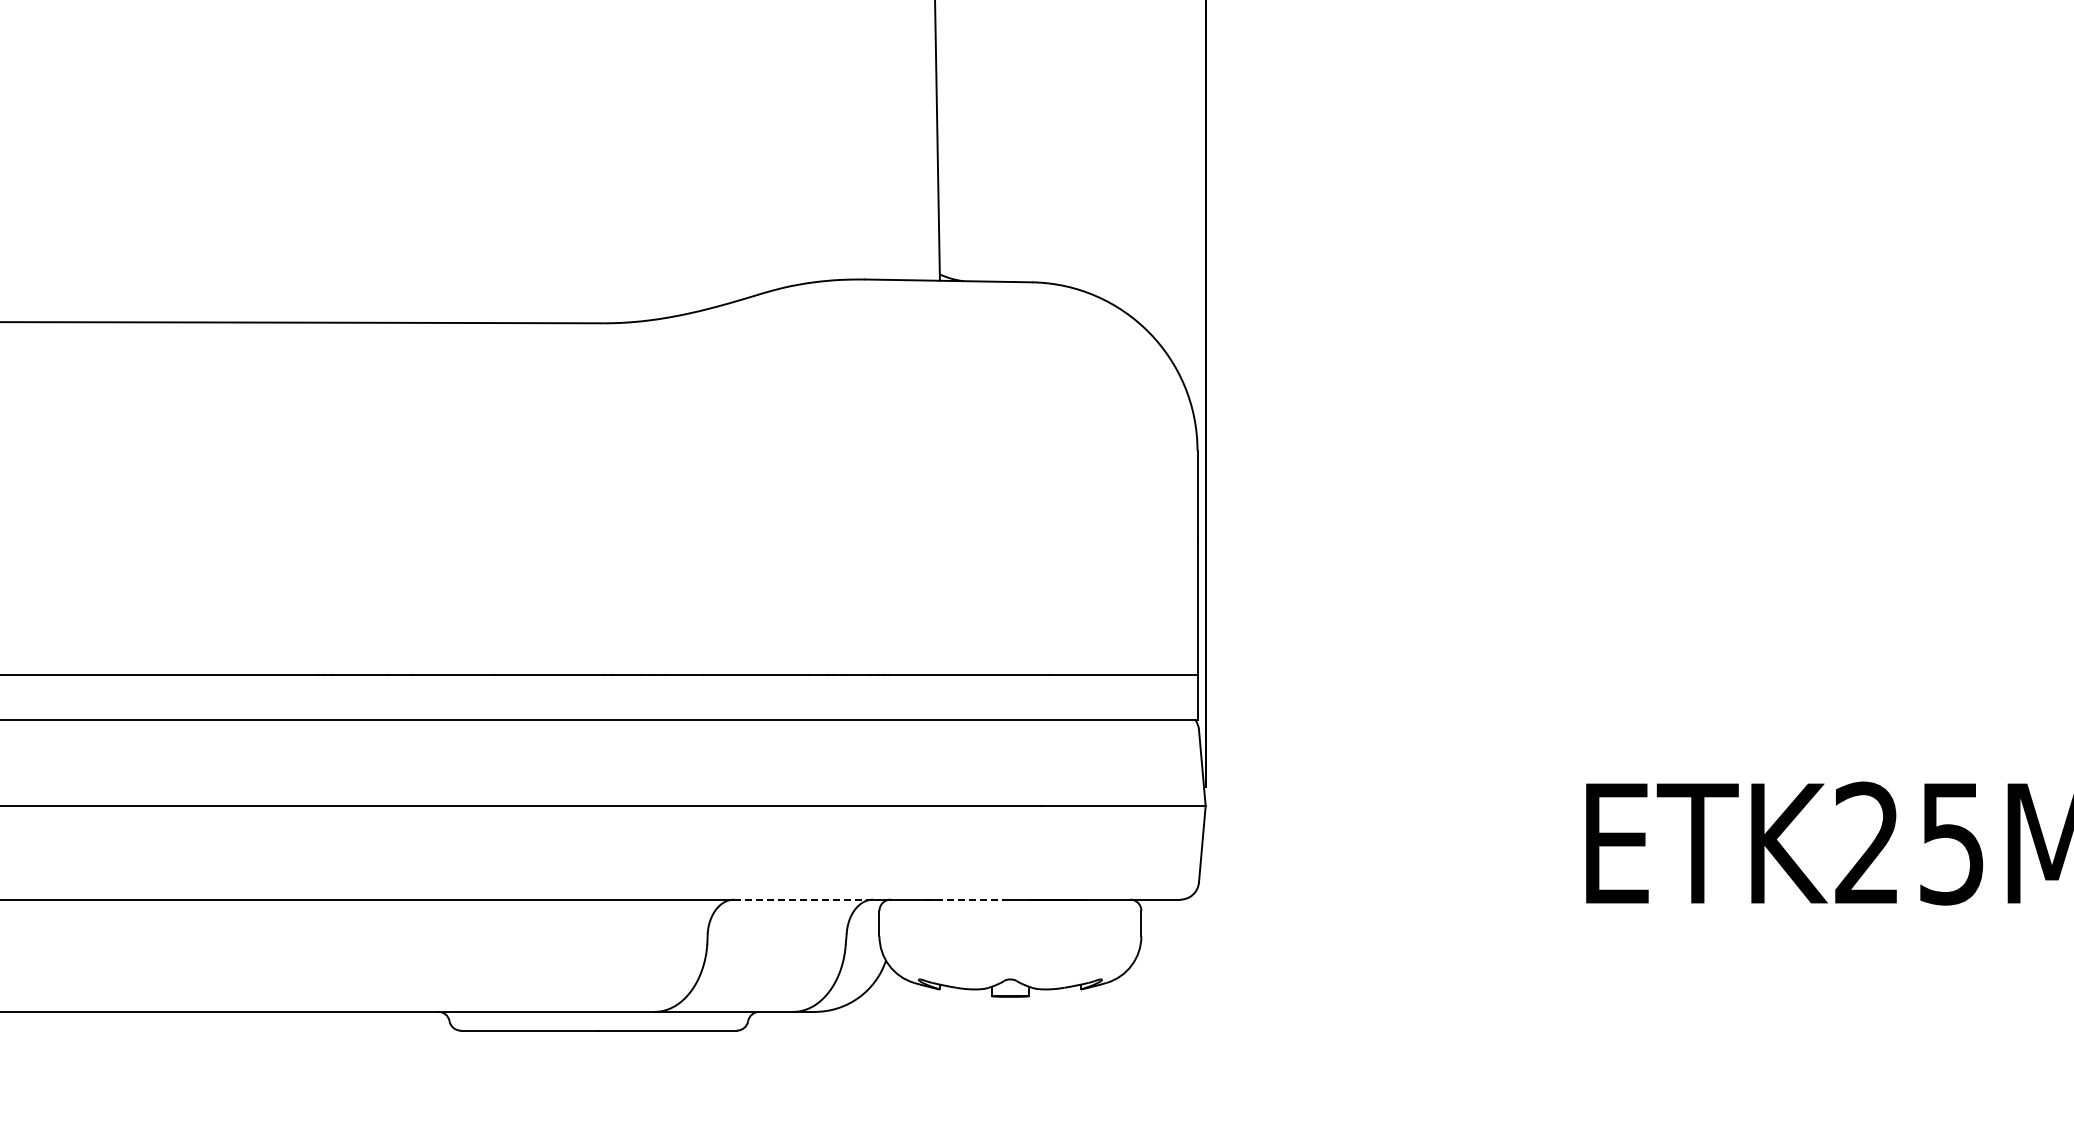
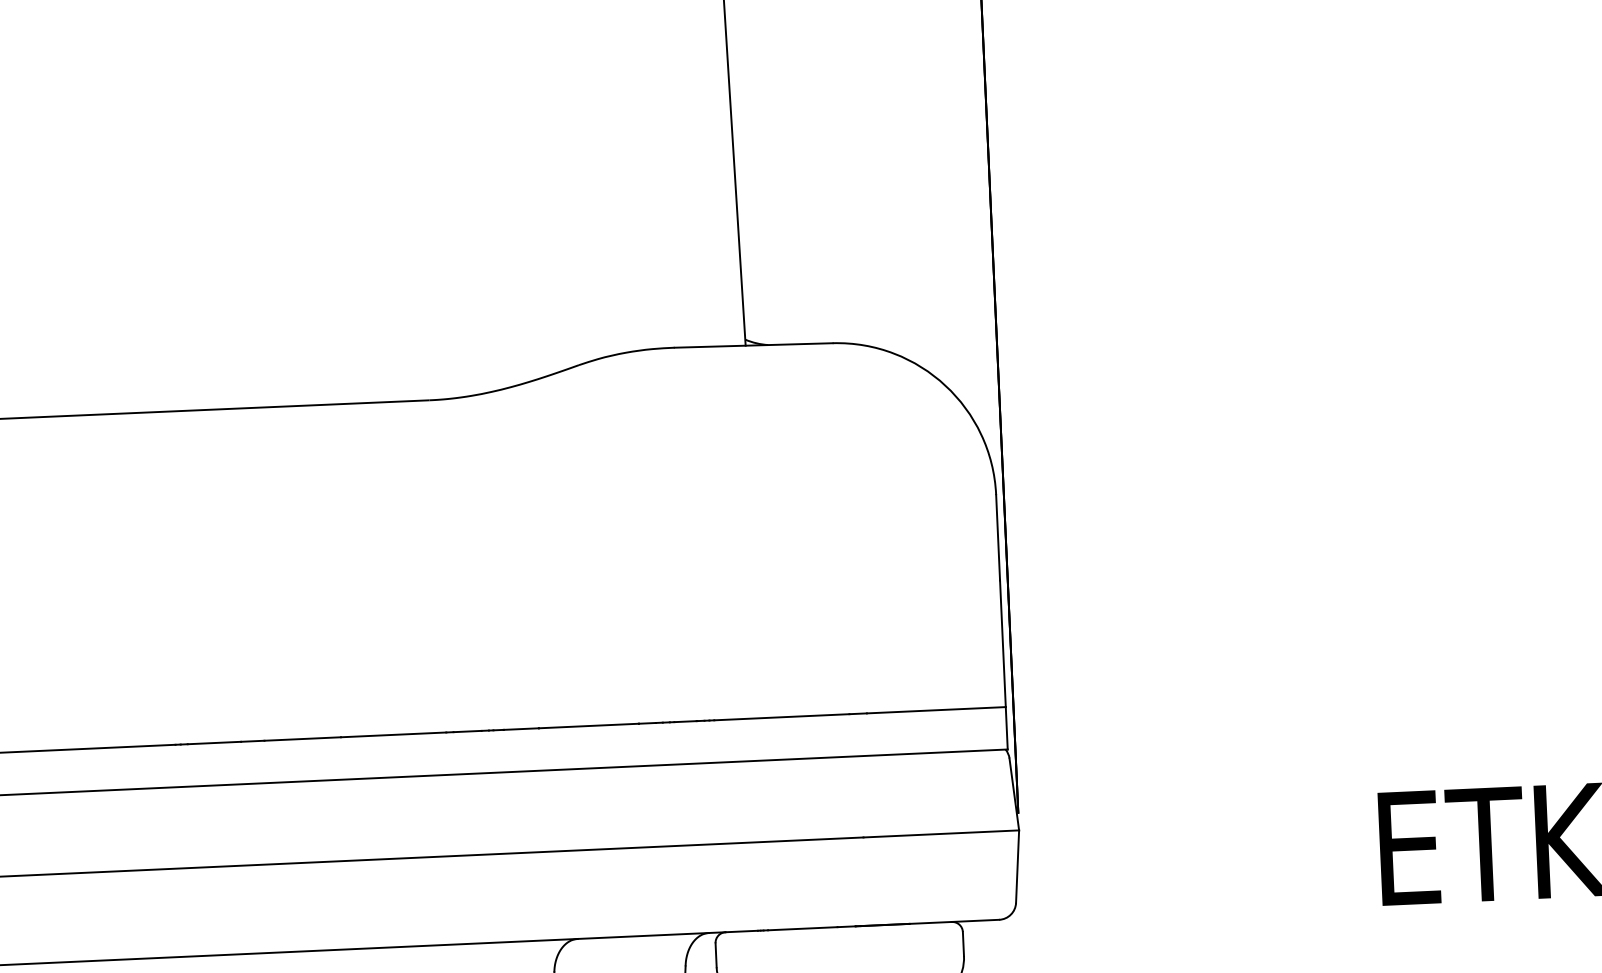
line: (803, 899) -> (643, 935), dashed -> solid
line: (972, 899) -> (802, 928), dashed -> solid

